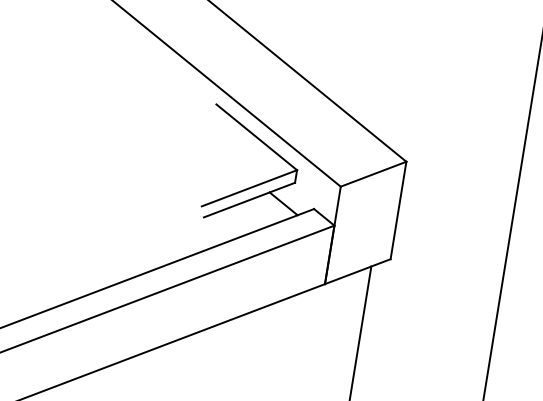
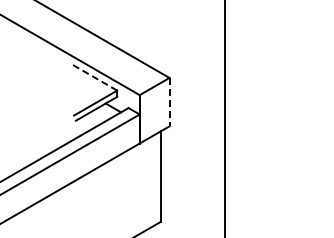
line: (255, 136) -> (94, 77), solid -> dashed
line: (398, 211) -> (169, 102), solid -> dashed

